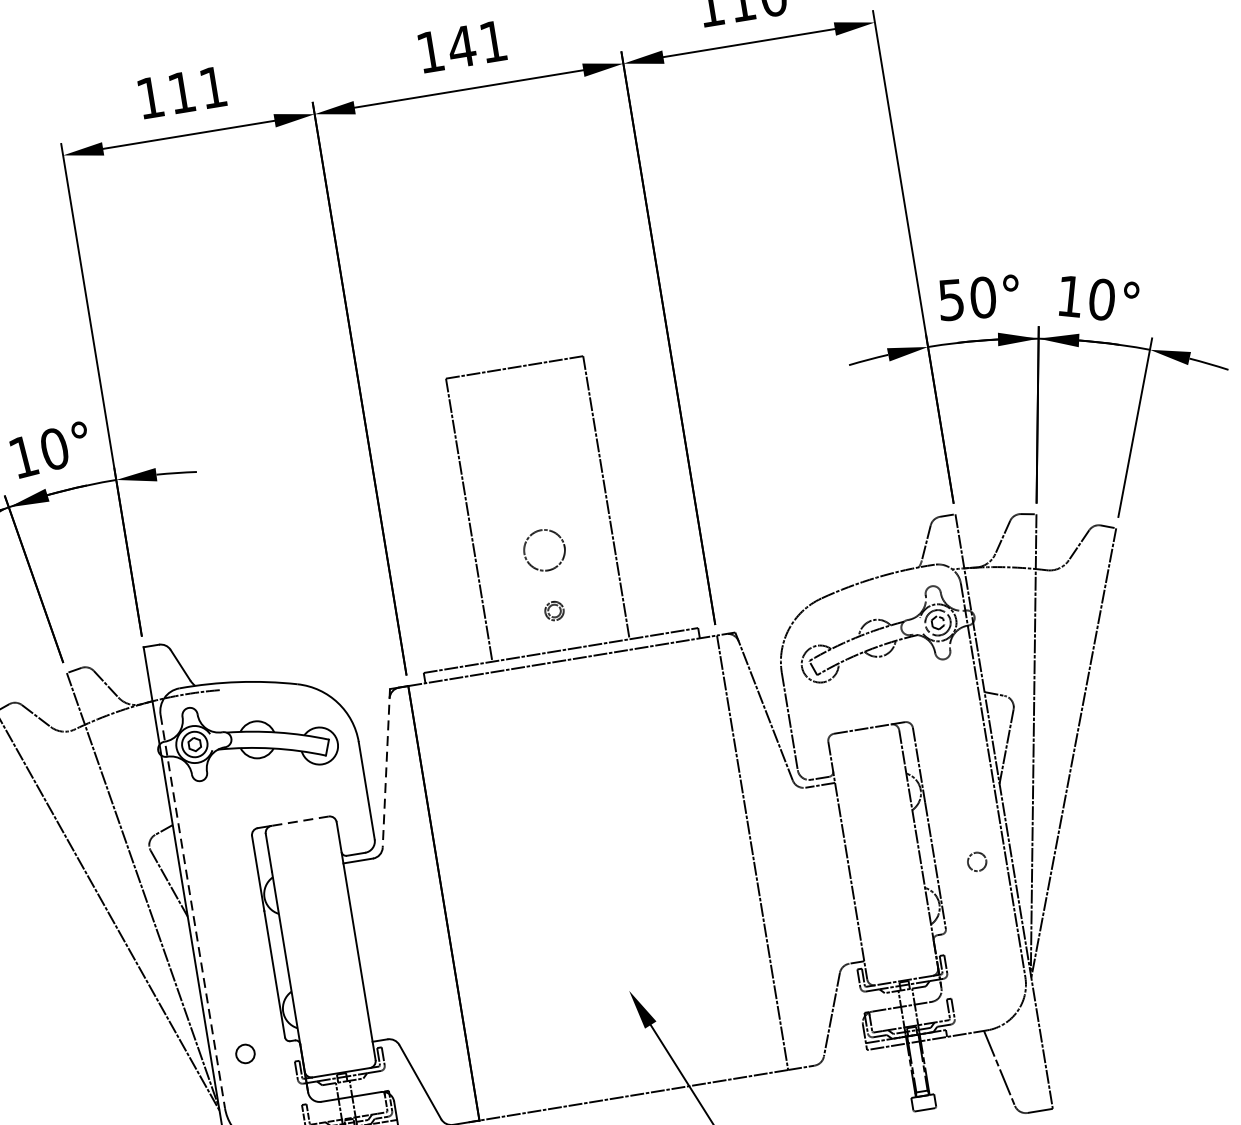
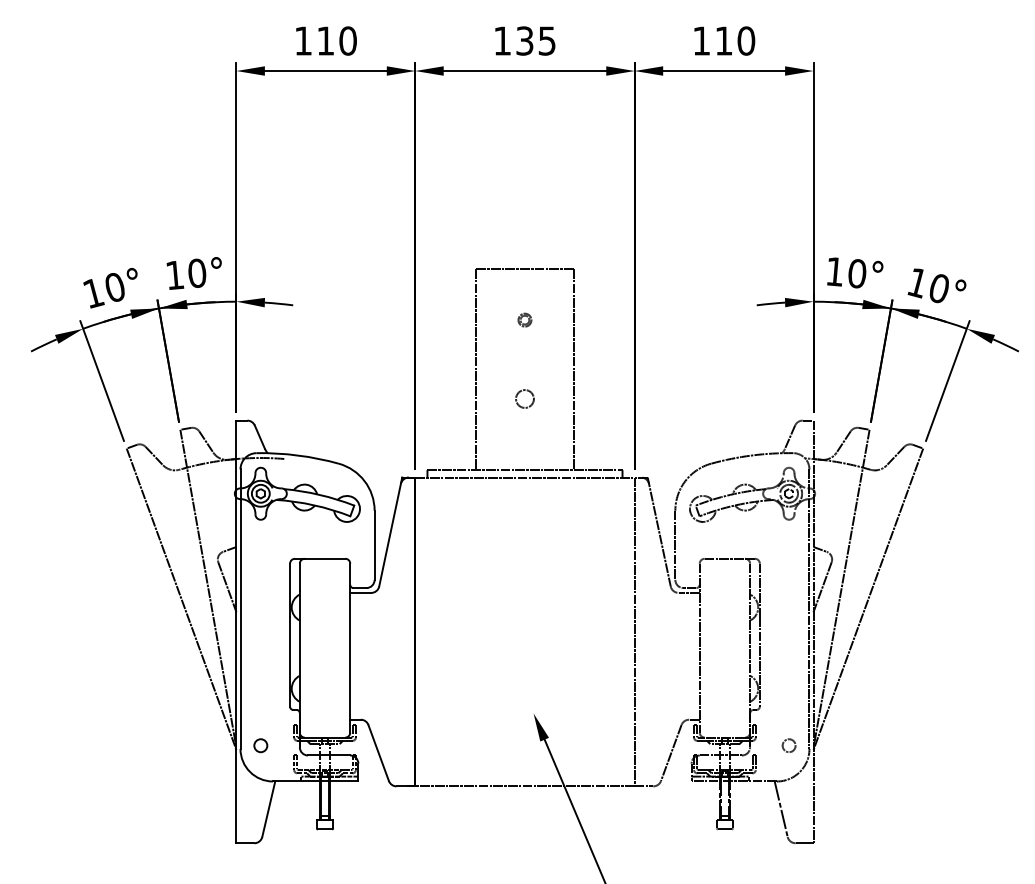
text: (476, 43) -> (535, 40), 141 -> 135
text: (212, 86) -> (347, 40), 111 -> 110
text: (949, 299) -> (833, 271), 50° -> 10°
circle: (543, 549) -> (524, 398), size x0.62
circle: (553, 610) -> (524, 319), moved
line: (386, 769) -> (390, 532), dashed -> solid
line: (299, 820) -> (324, 558), dashed -> solid
circle: (976, 861) -> (788, 745), moved
line: (192, 912) -> (240, 609), dashed -> solid
circle: (244, 1053) -> (260, 745), moved

